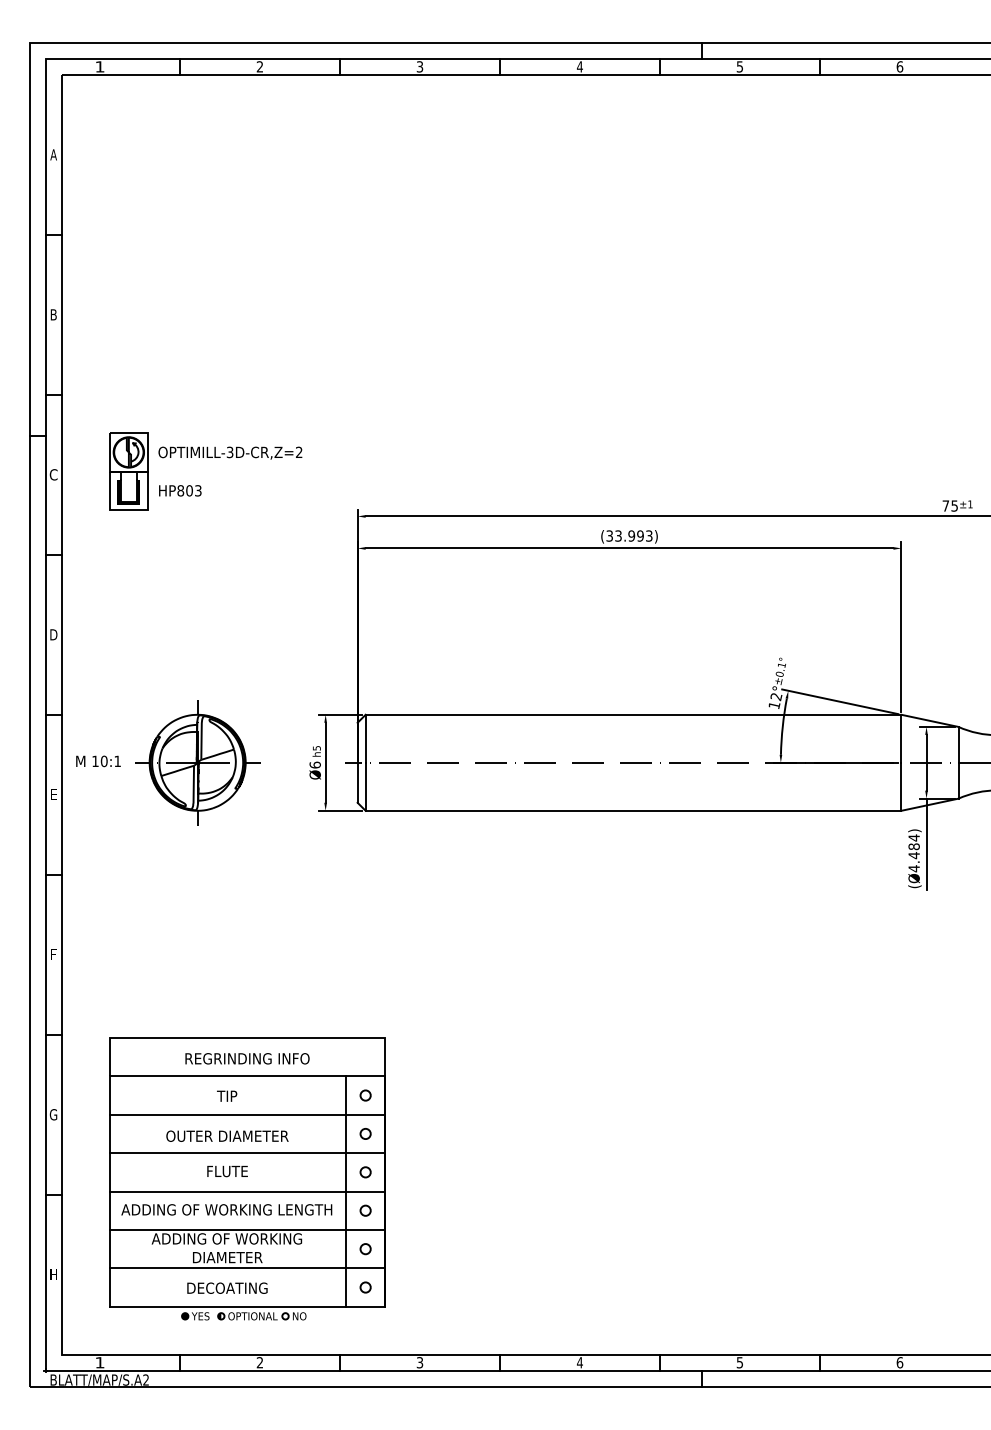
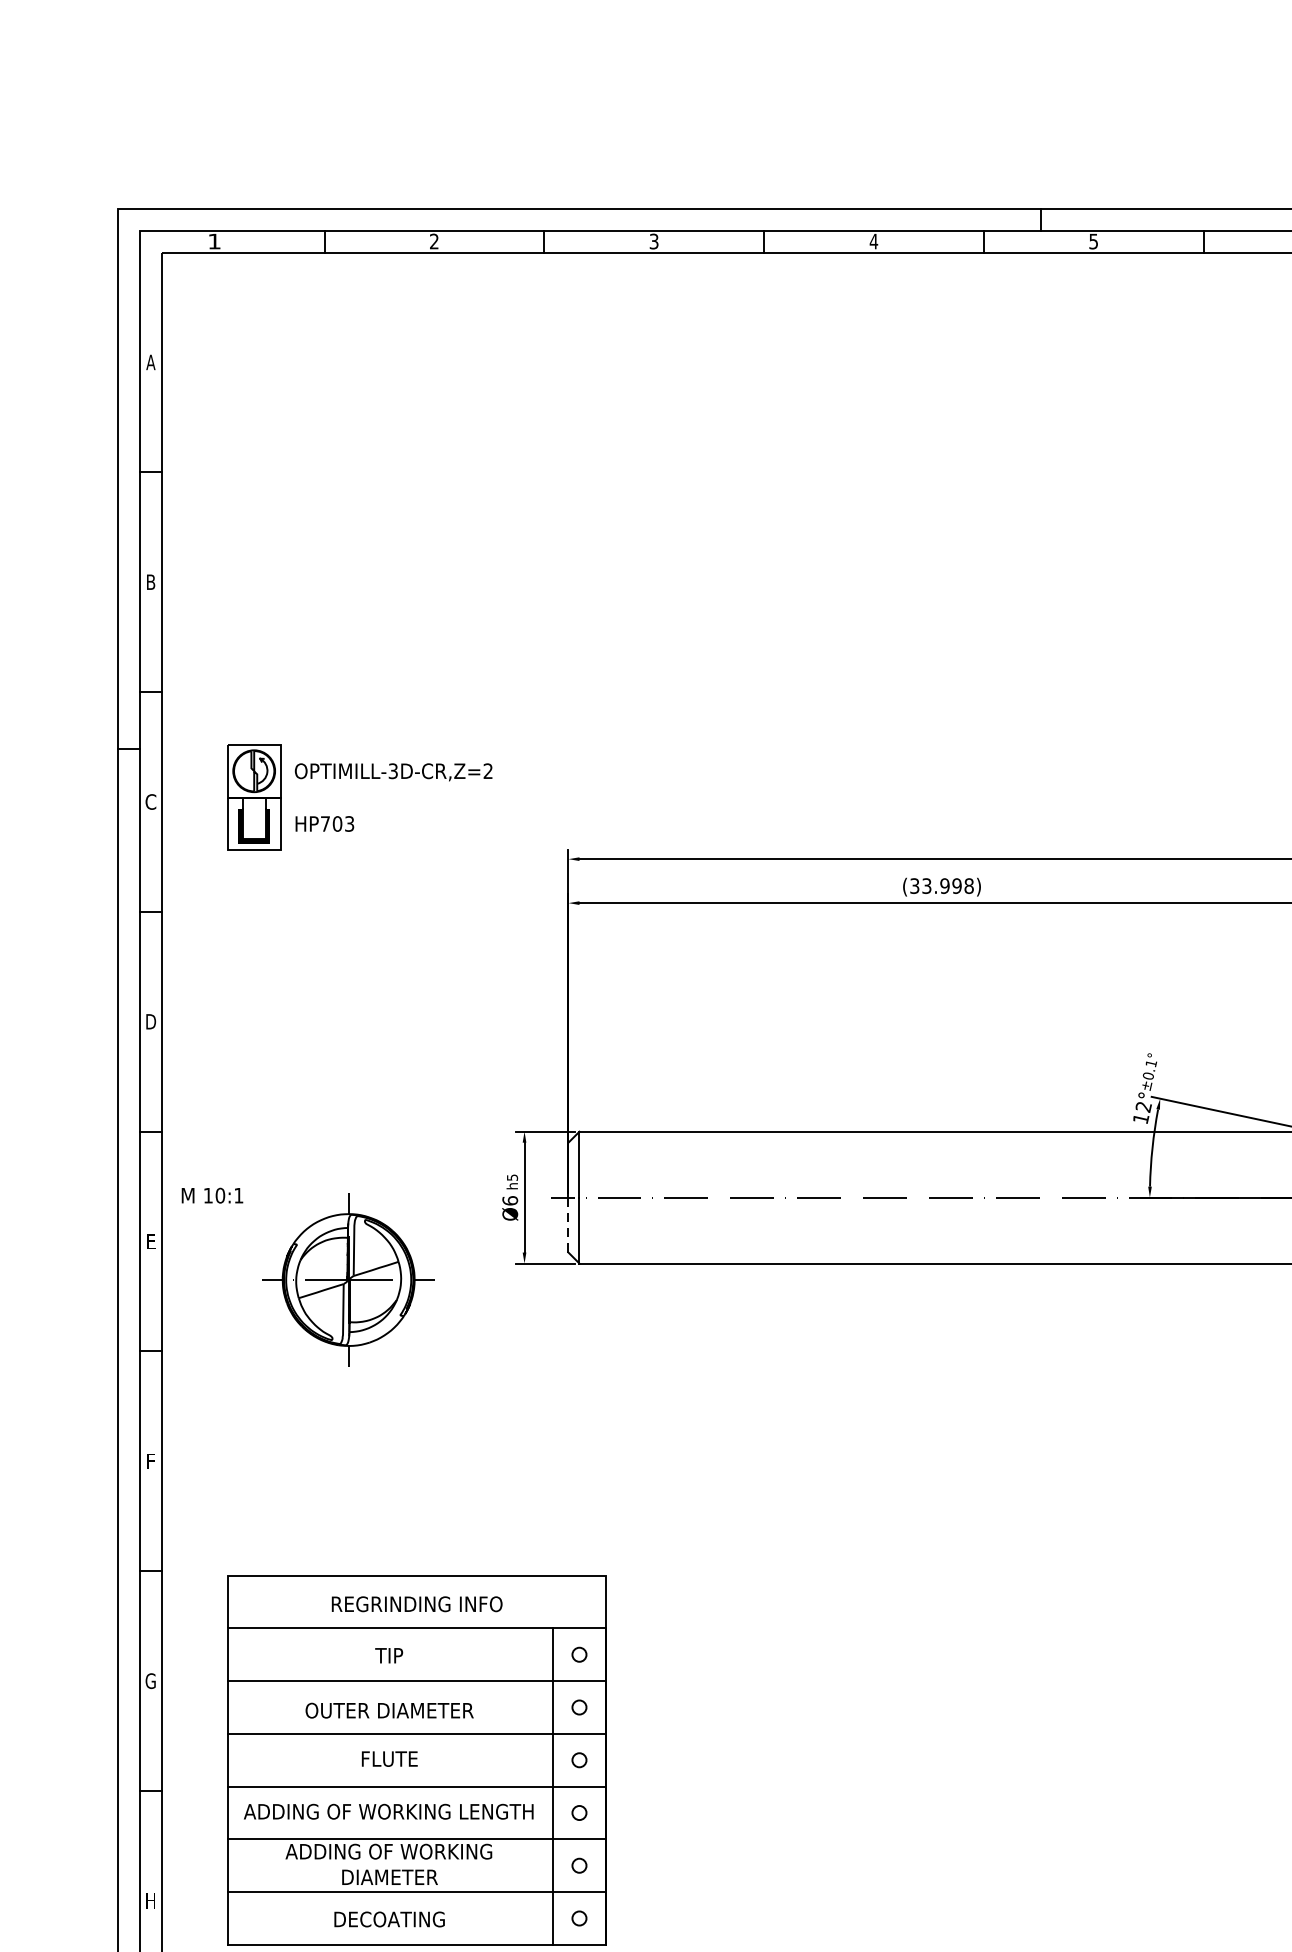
text: (180, 490) -> (325, 823), HP803 -> HP703
text: (649, 535) -> (969, 885), (33.993) -> (33.998)
part: (197, 762) -> (348, 1279), moved
line: (357, 782) -> (568, 1224), solid -> dashed

